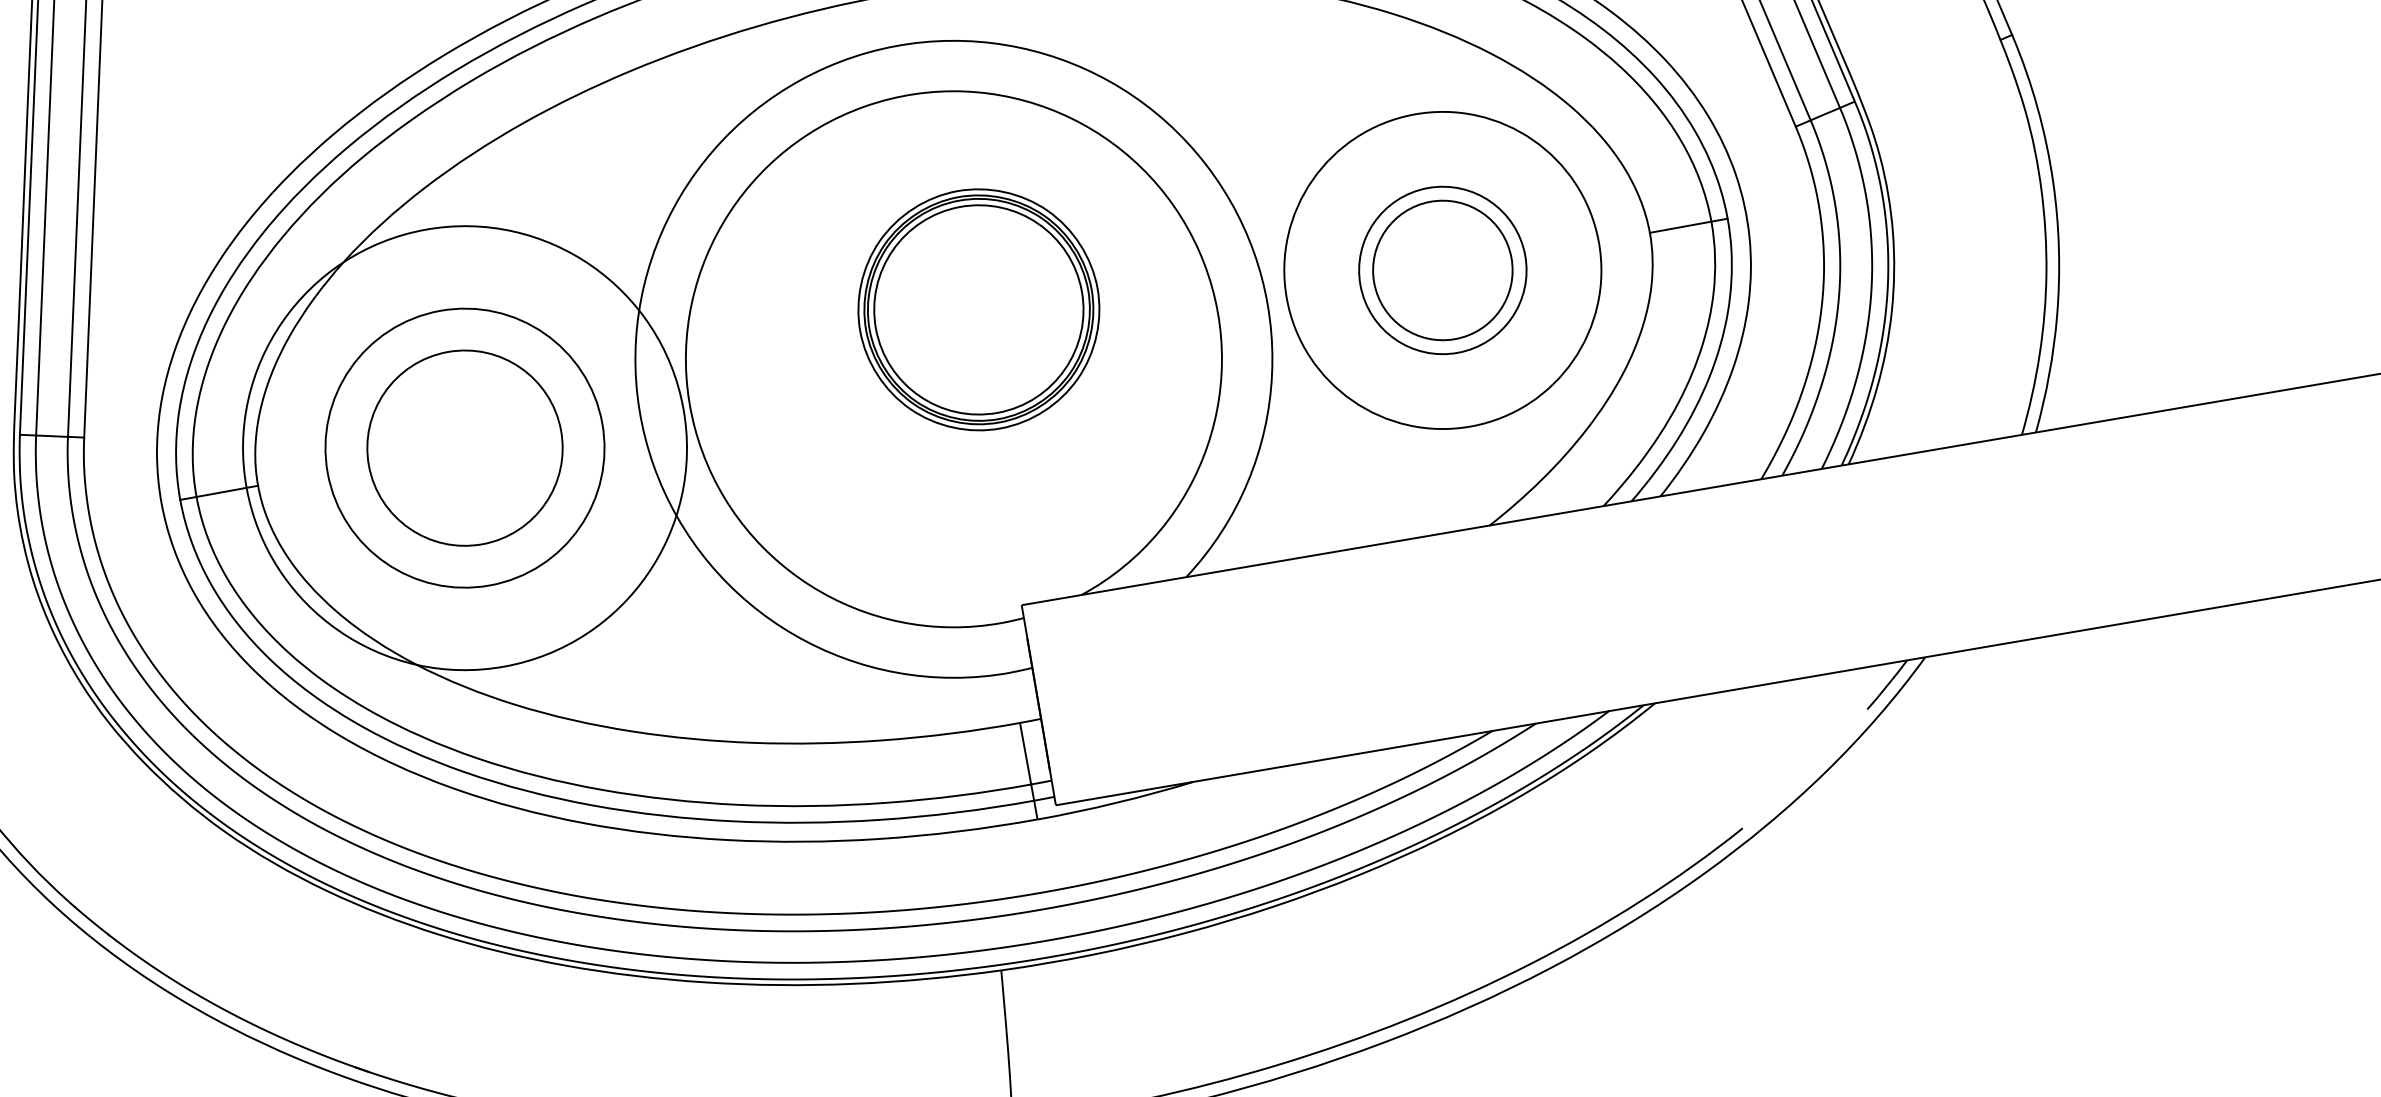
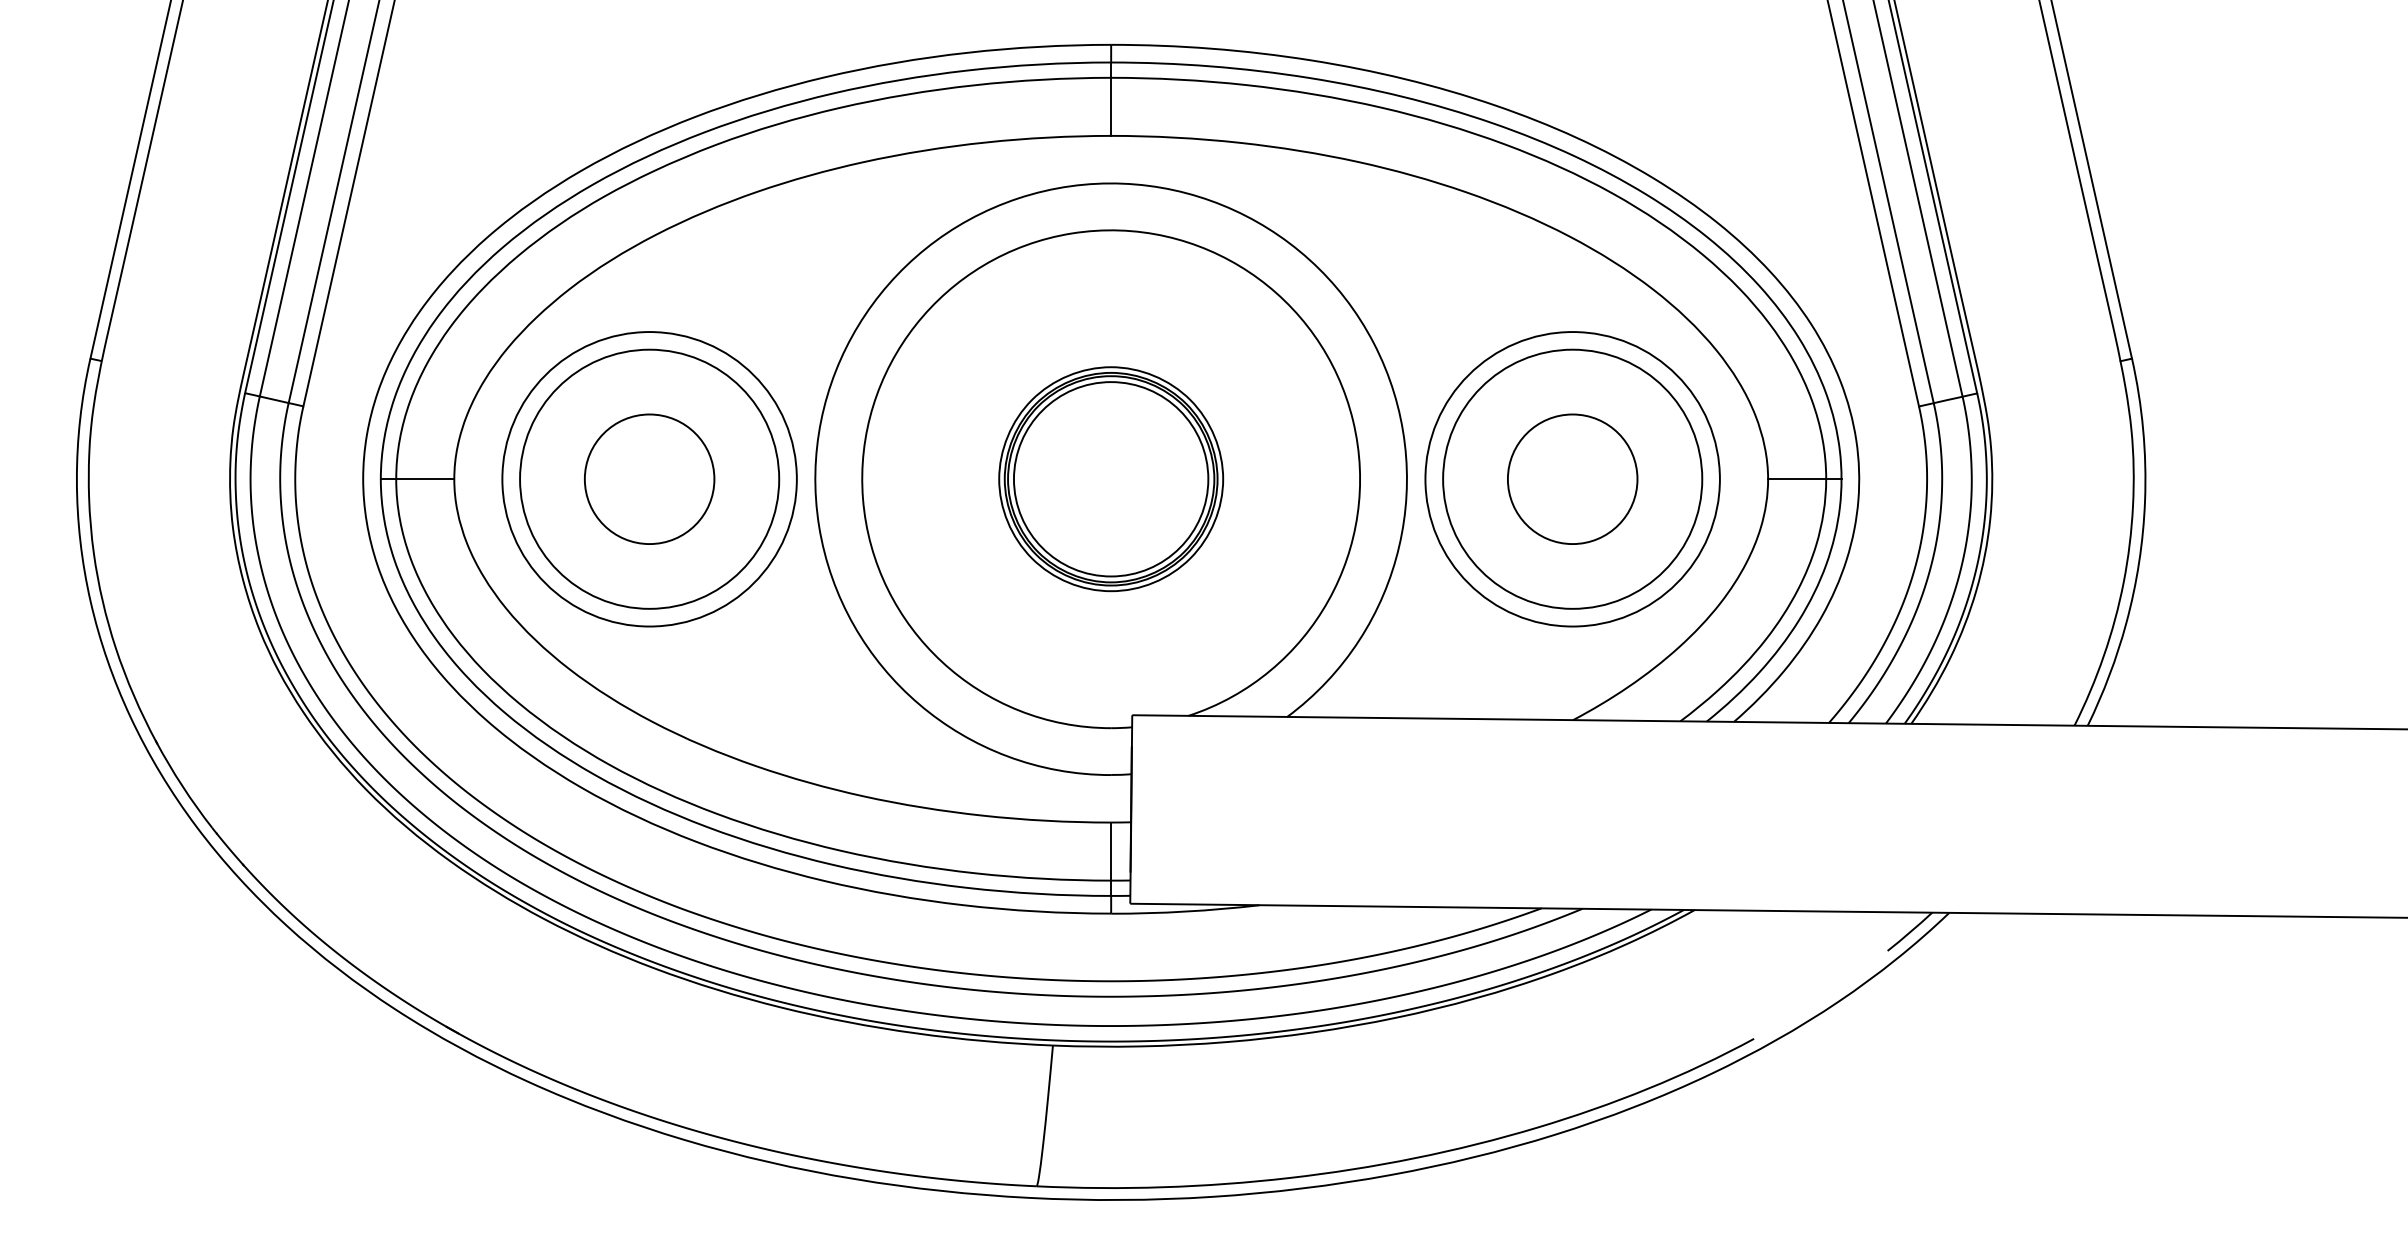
circle: (1442, 269) -> (1572, 478), size x1.67
part: (979, 310) -> (1111, 479), moved
circle: (464, 448) -> (649, 479), size x0.71
circle: (464, 448) -> (649, 479), size x0.71

